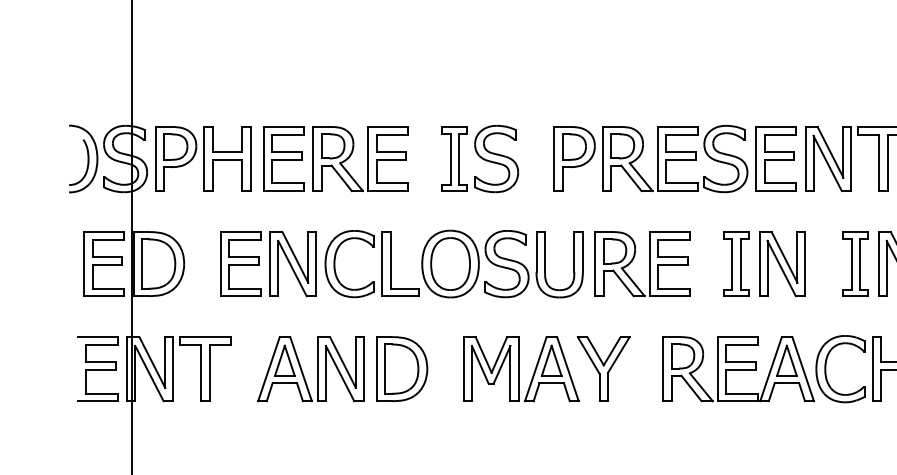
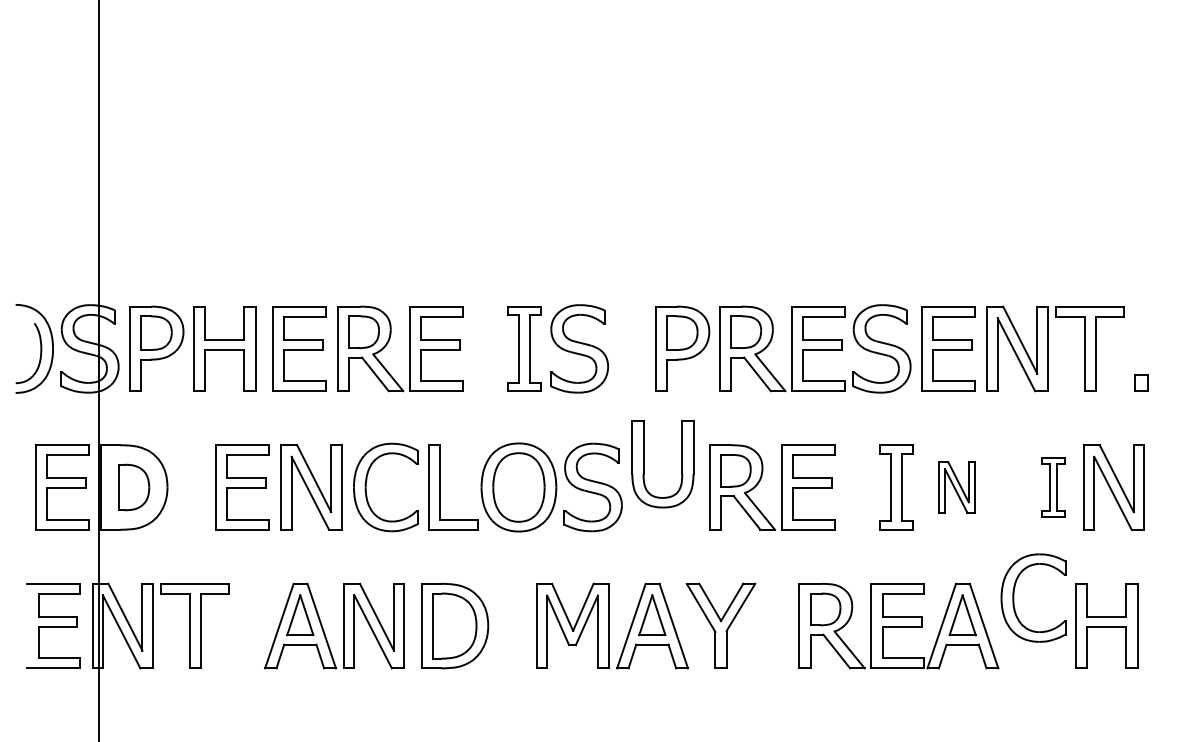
part: (158, 264) -> (133, 487), size x0.7
part: (545, 264) -> (644, 464), moved
part: (782, 264) -> (956, 487), size x0.6
part: (855, 264) -> (1053, 487), size x0.7
part: (826, 368) -> (1014, 597), moved

